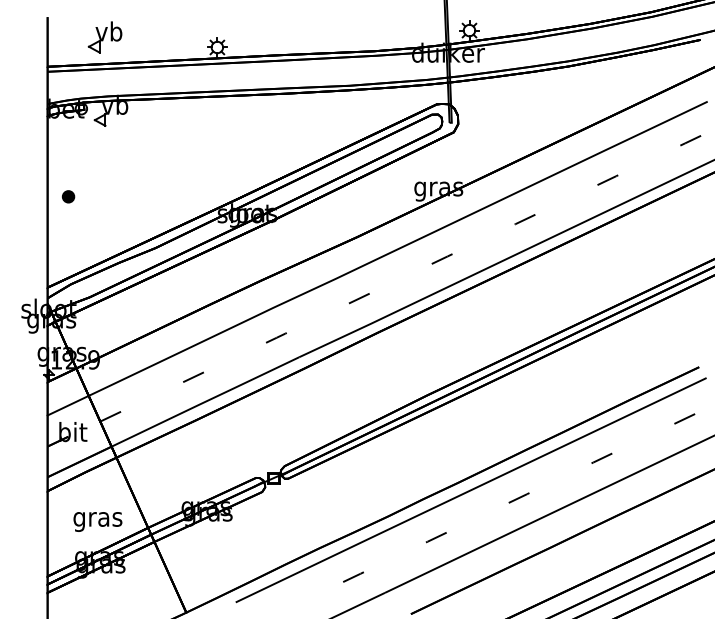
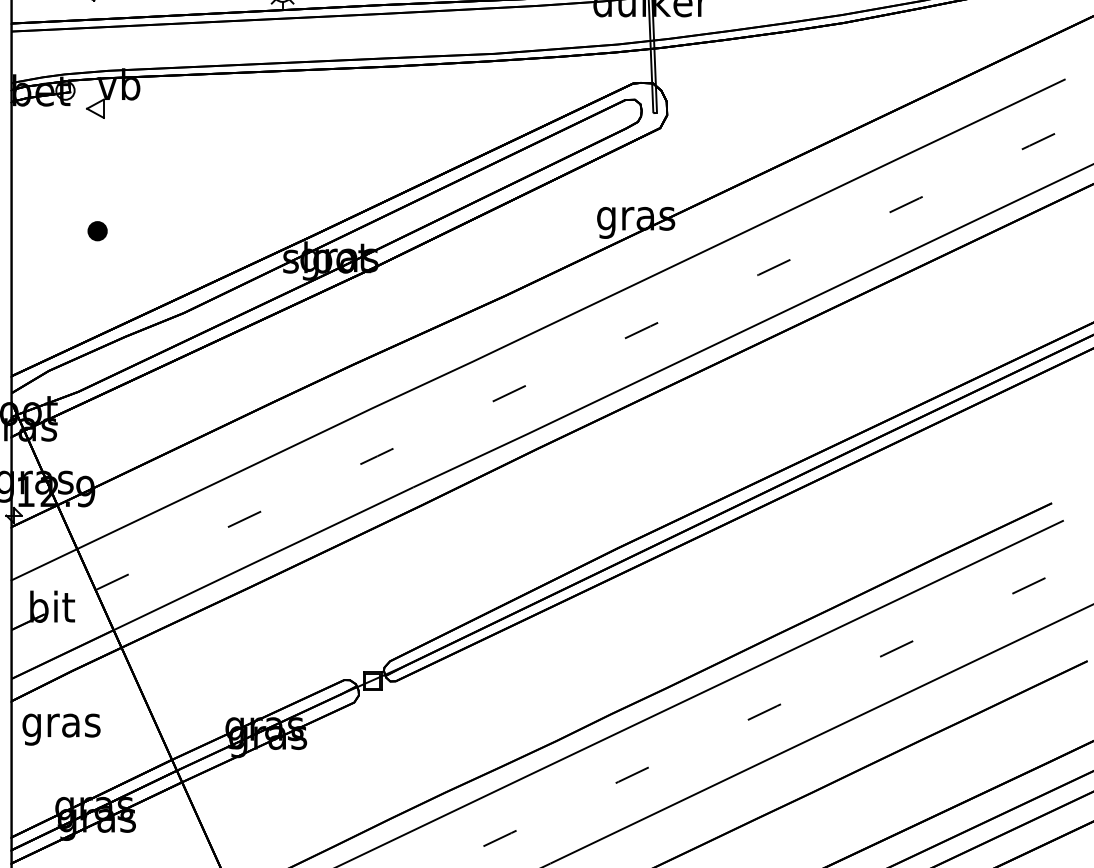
part: (68, 196) -> (97, 230), moved
text: (97, 521) -> (60, 728), moved

